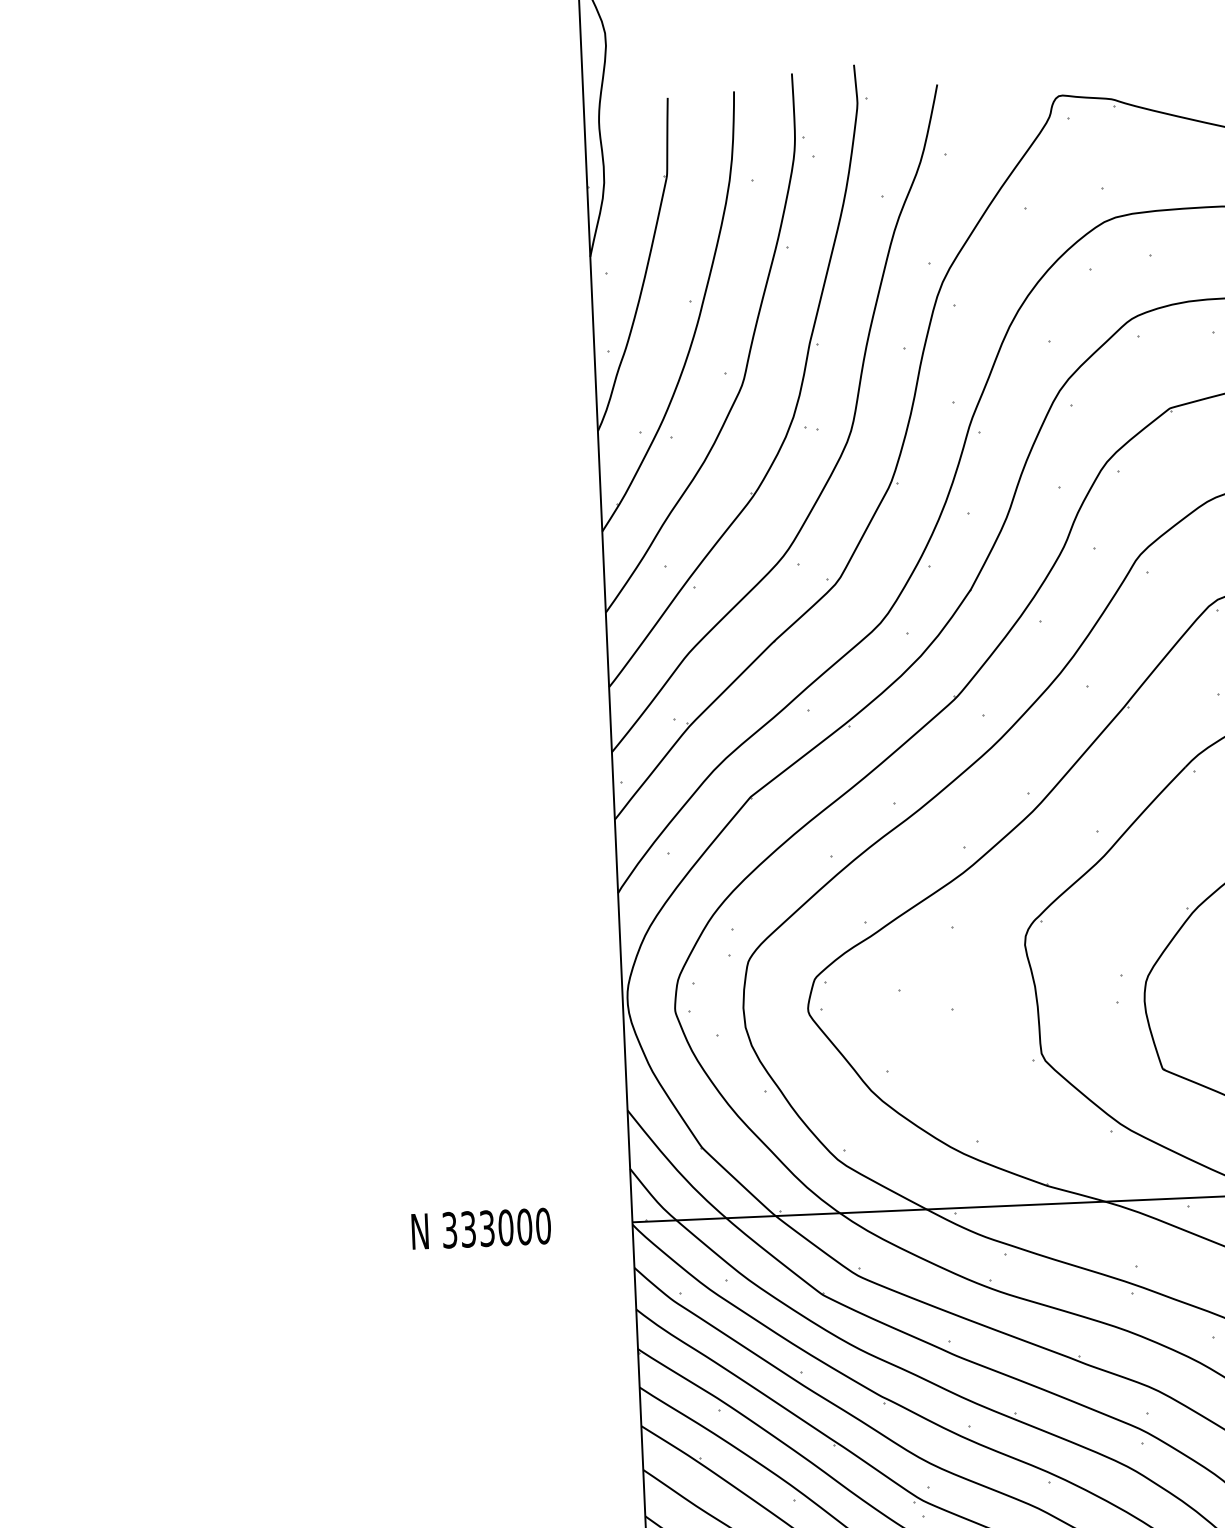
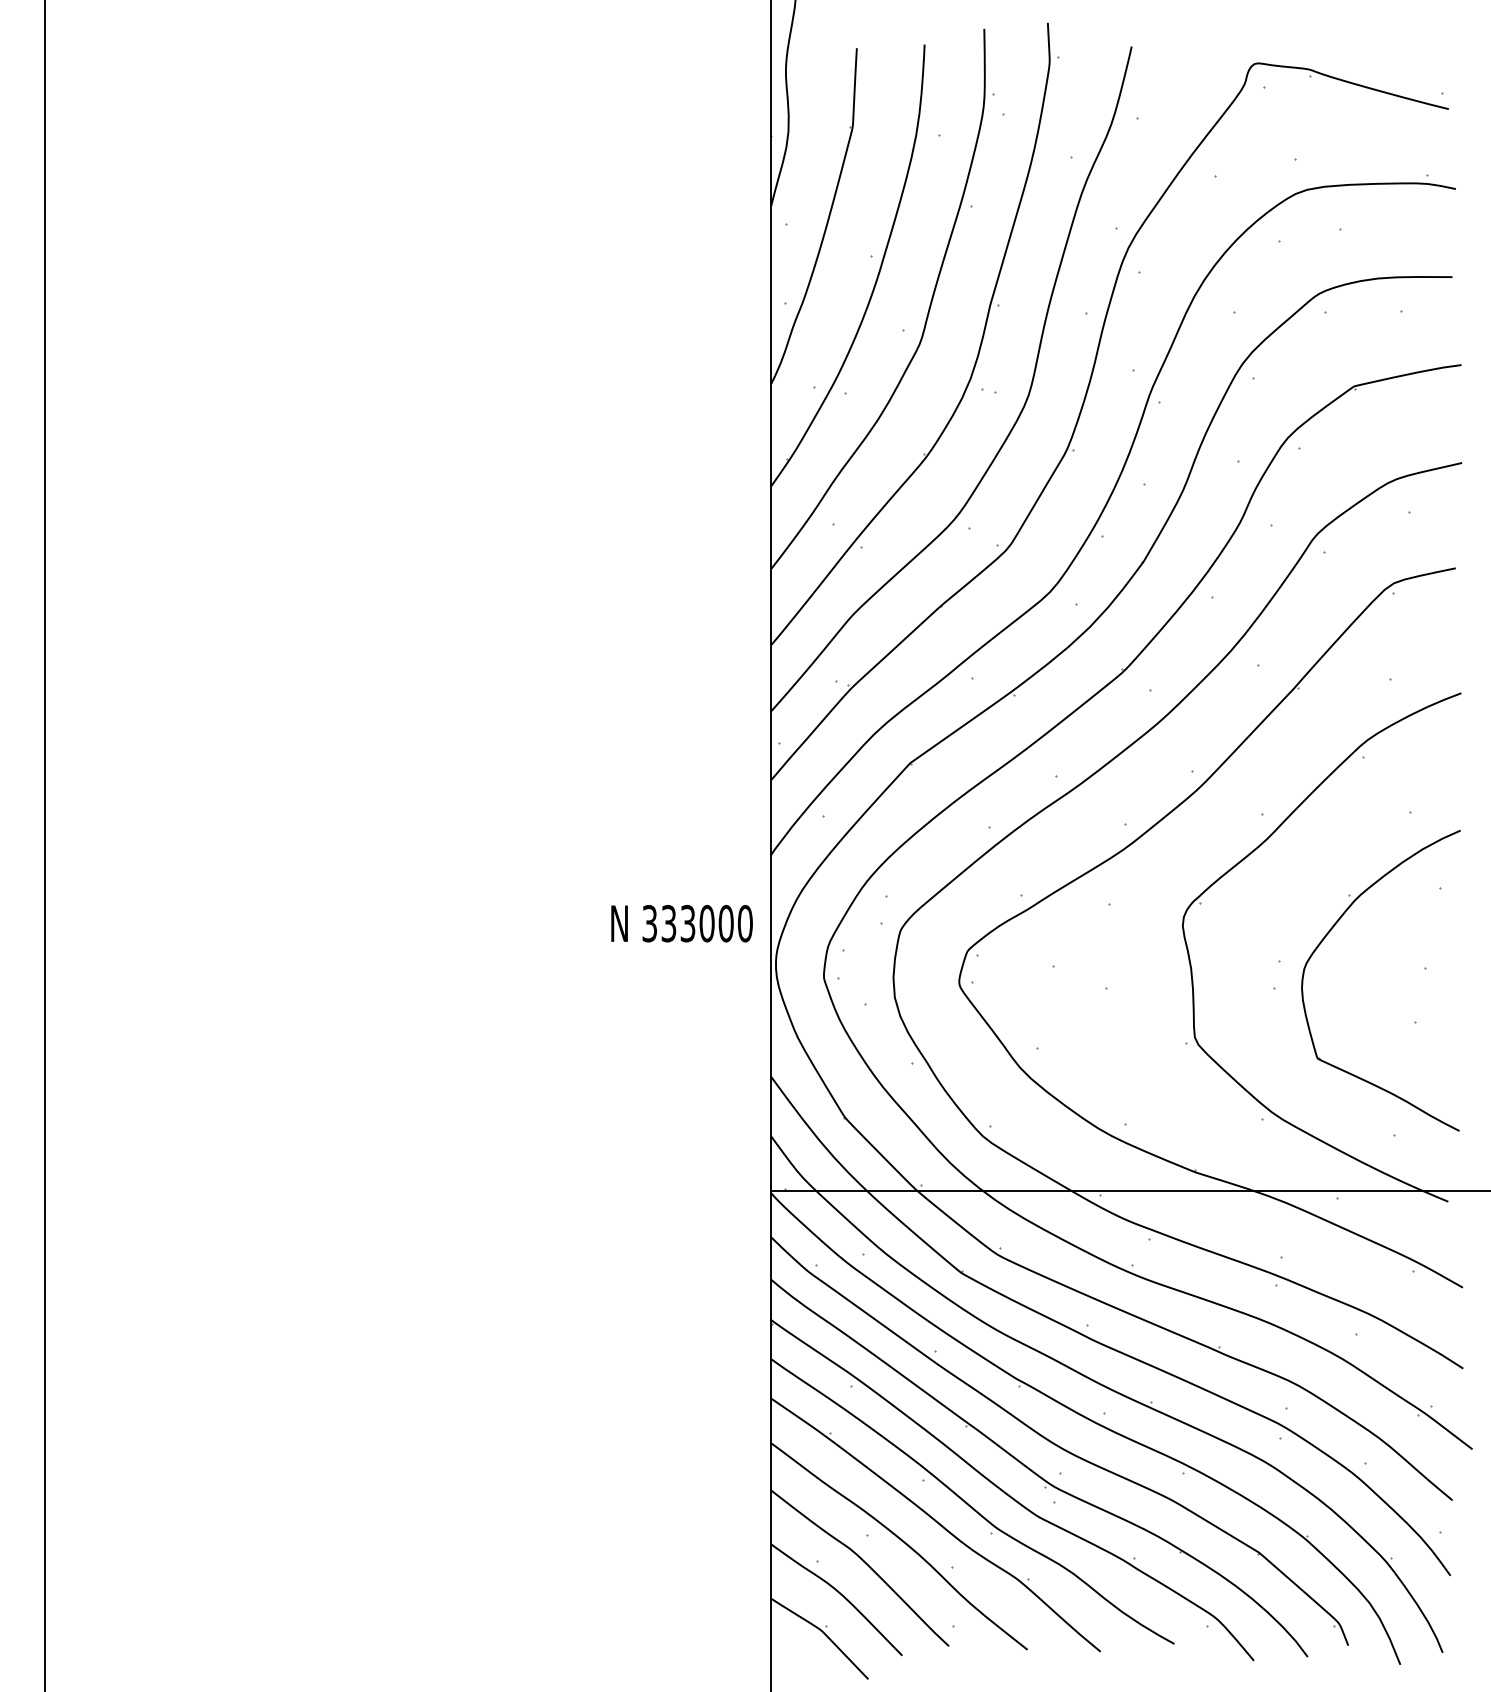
text: (480, 1228) -> (681, 923), moved

